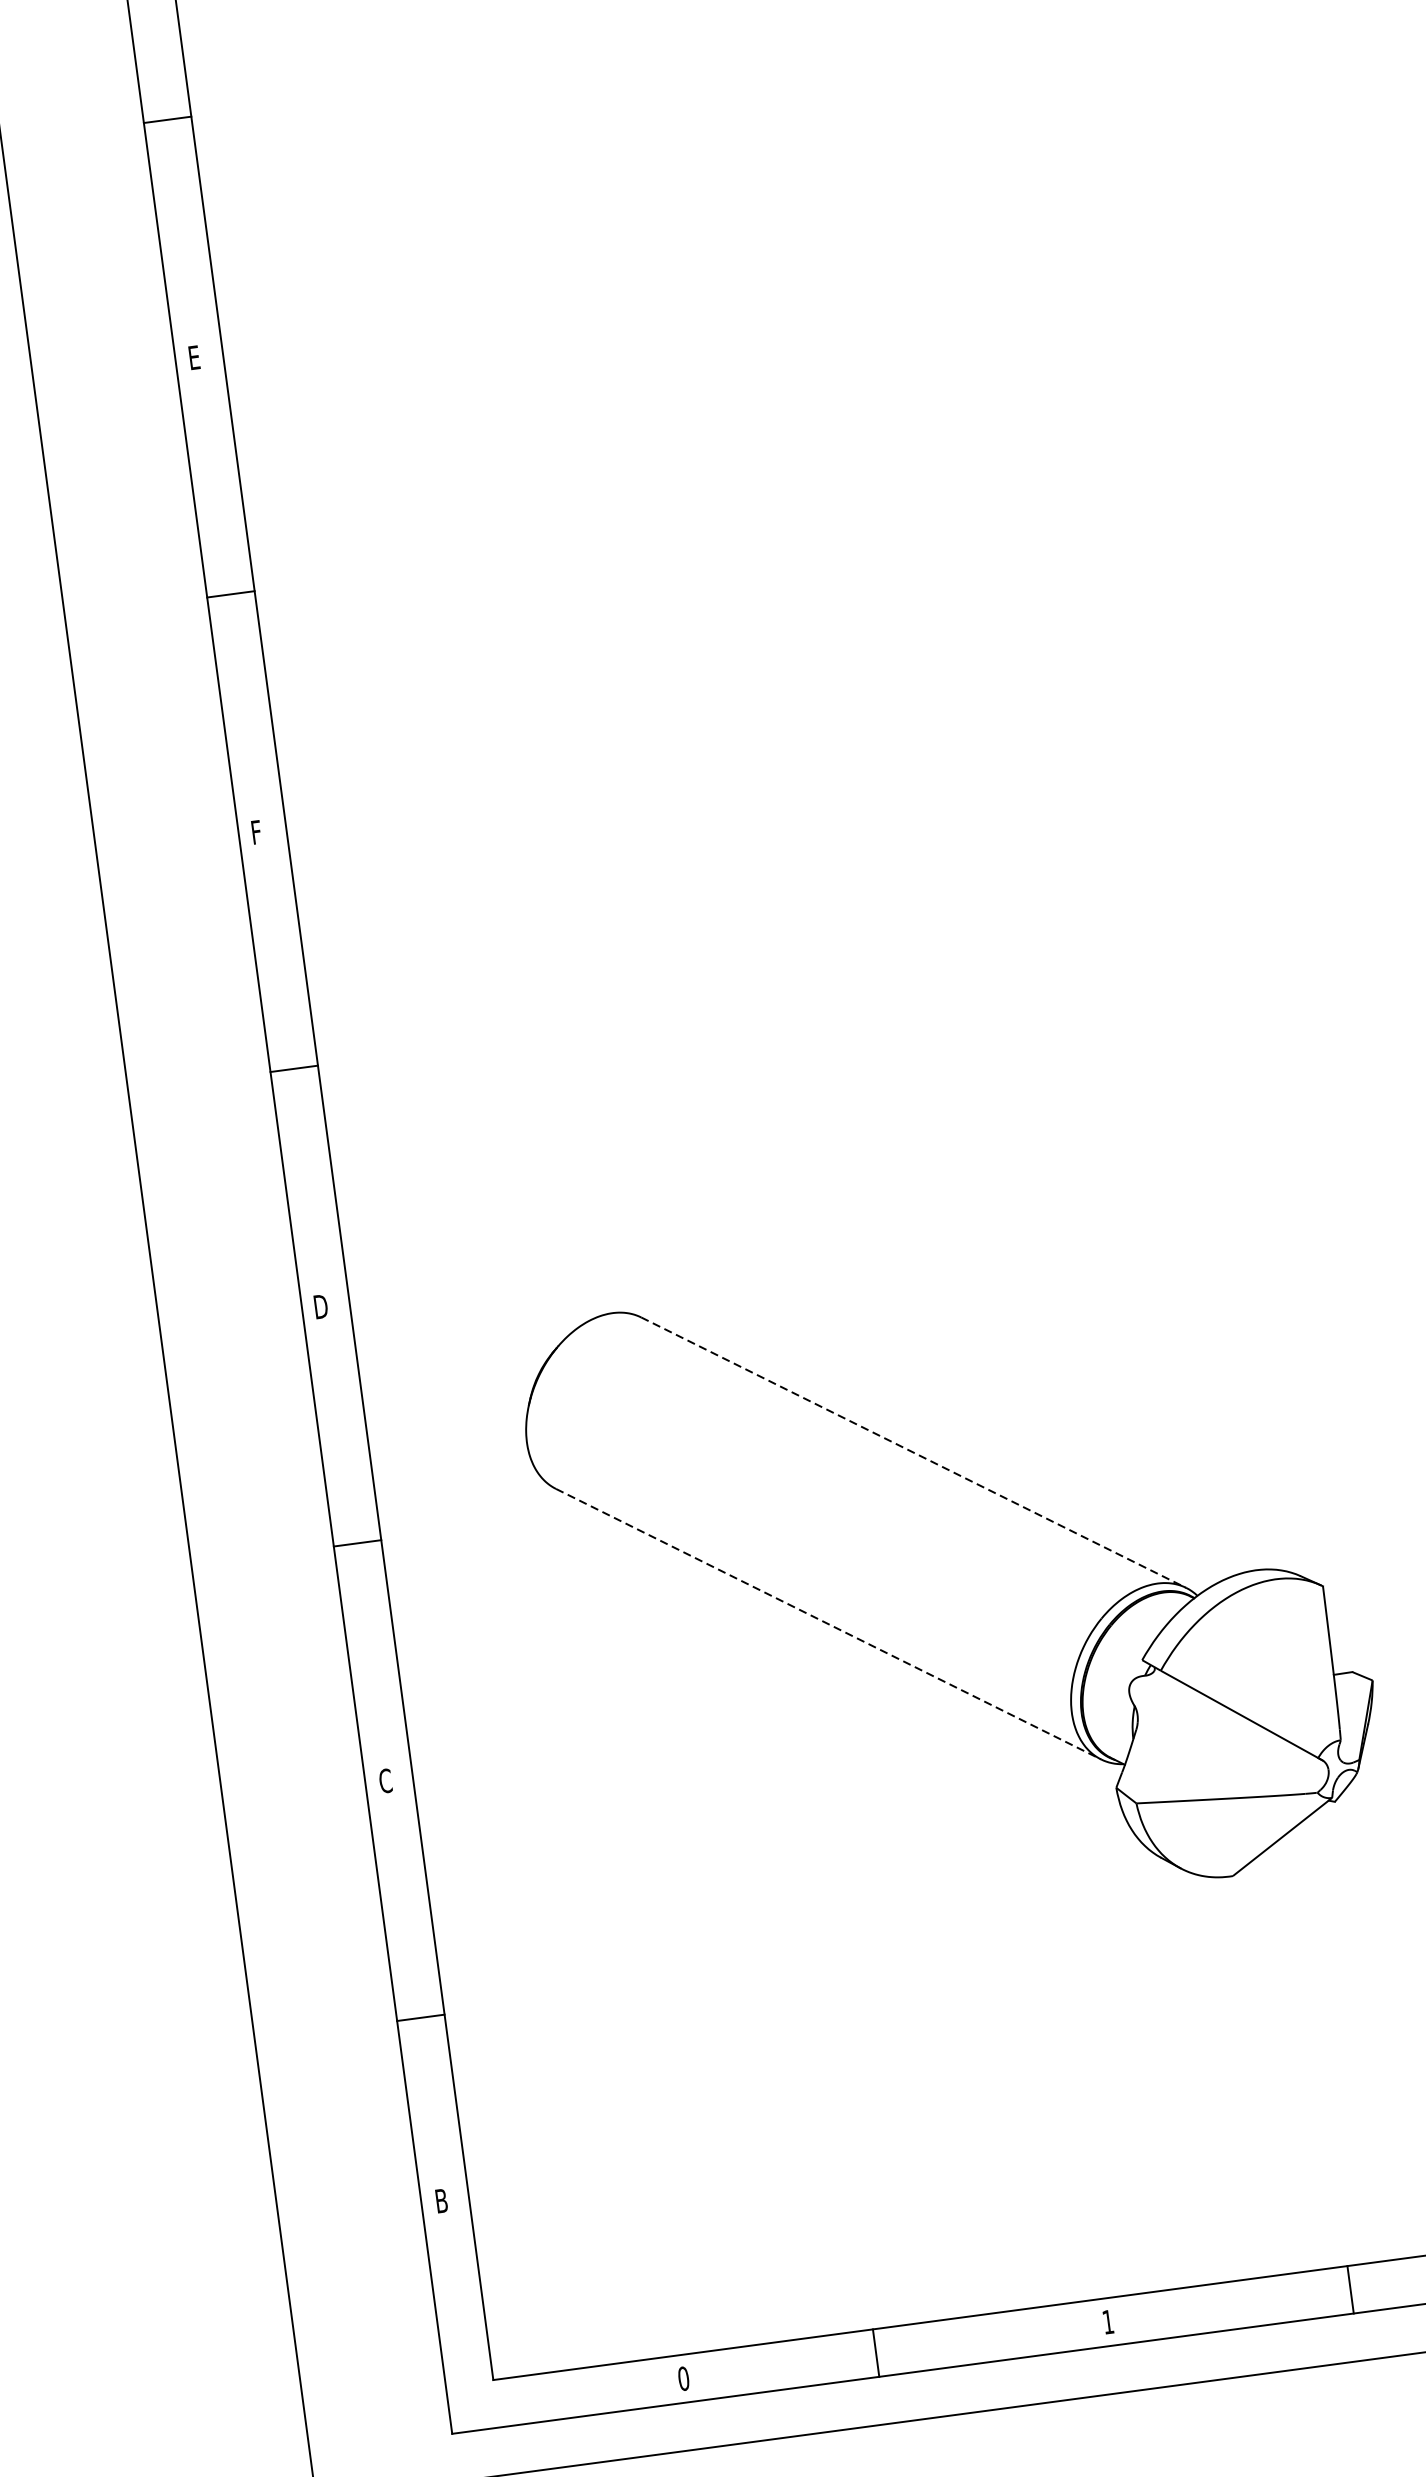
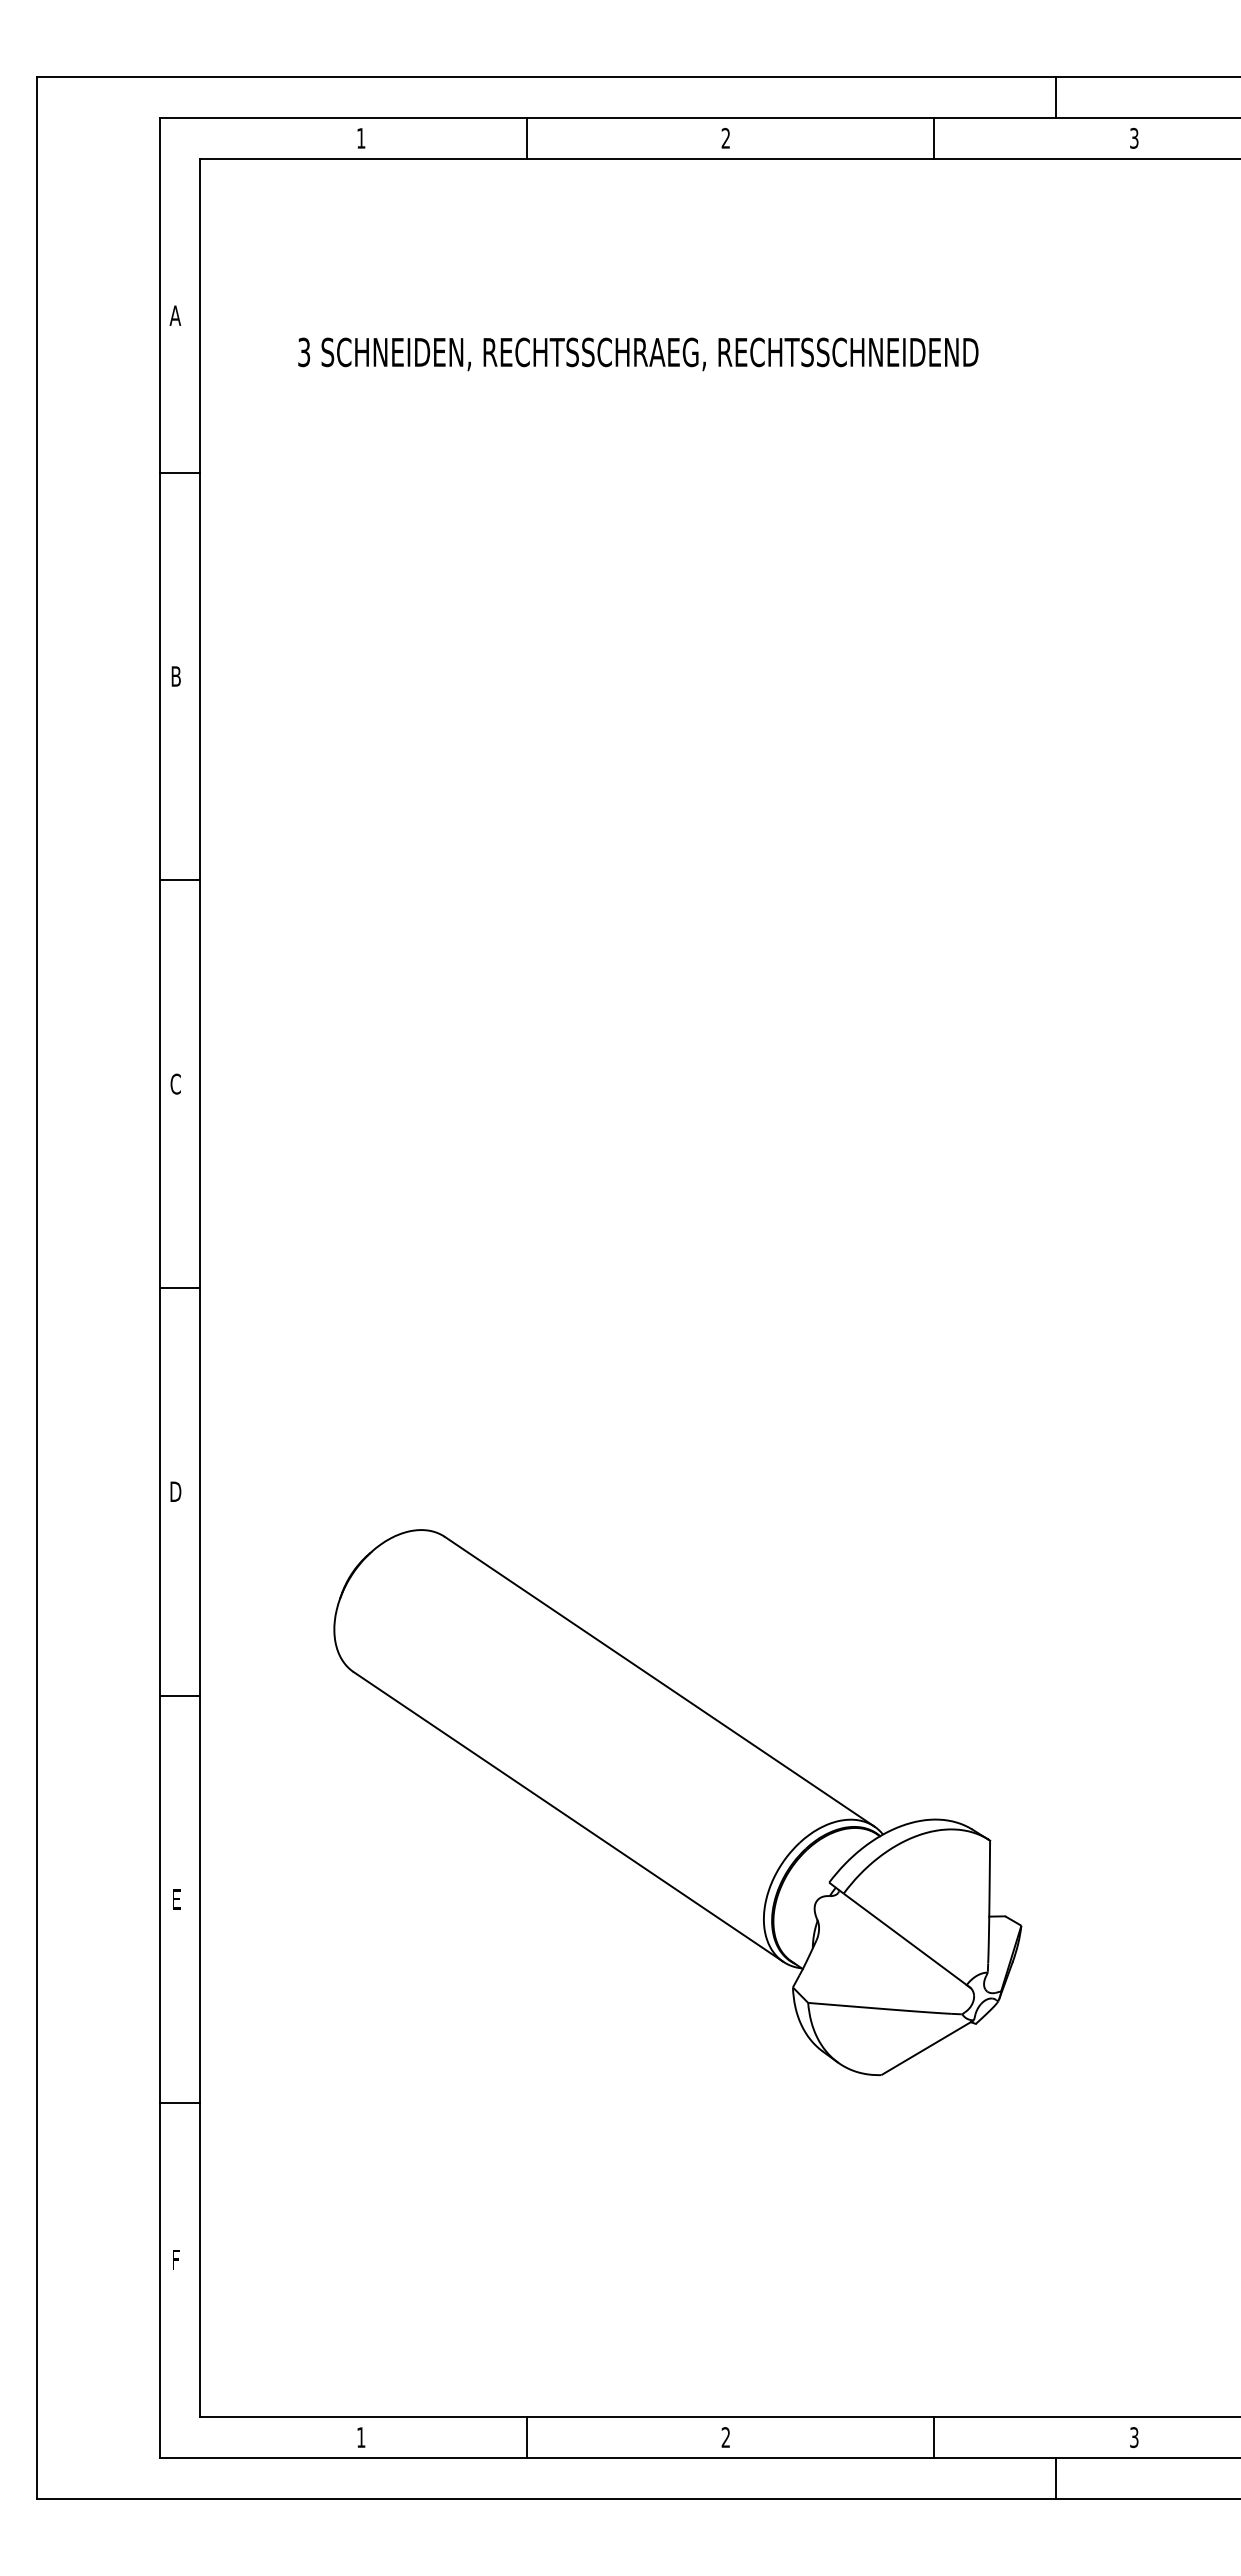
text: (194, 357) -> (175, 676), E -> B
text: (257, 831) -> (175, 1083), F -> C
line: (914, 1453) -> (660, 1682), dashed -> solid
line: (828, 1624) -> (568, 1817), dashed -> solid
text: (385, 1781) -> (176, 1899), C -> E
text: (441, 2201) -> (176, 2260), B -> F
text: (1107, 2322) -> (725, 2437), 1 -> 2
text: (682, 2378) -> (360, 2437), 0 -> 1

